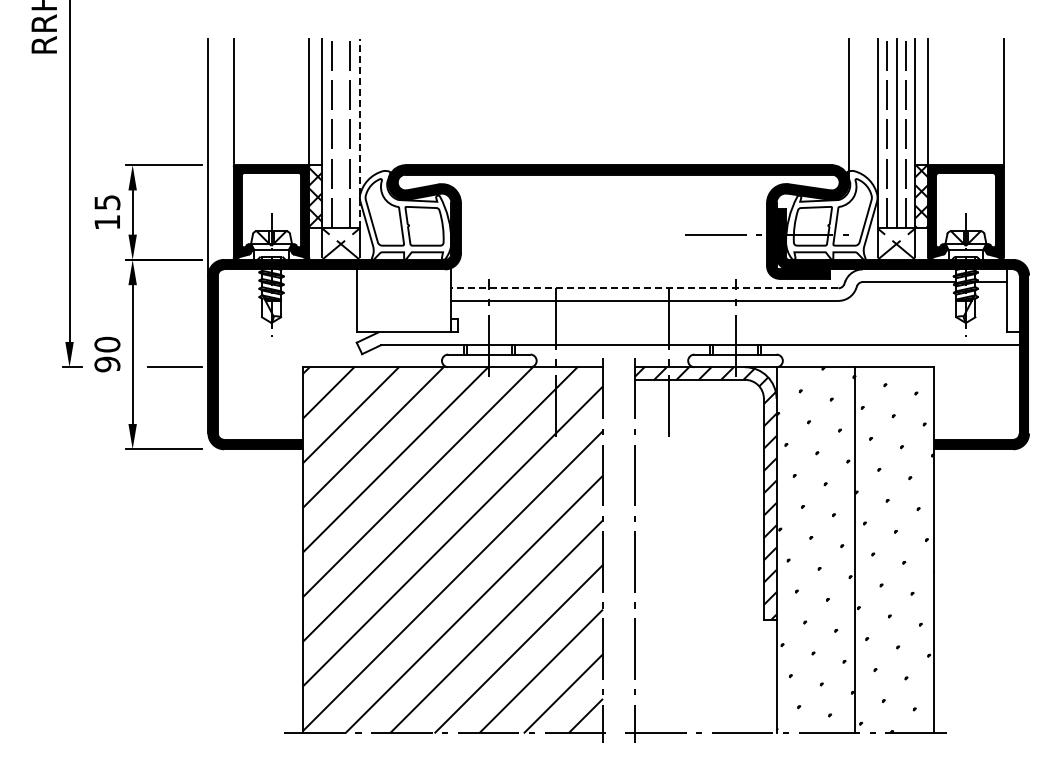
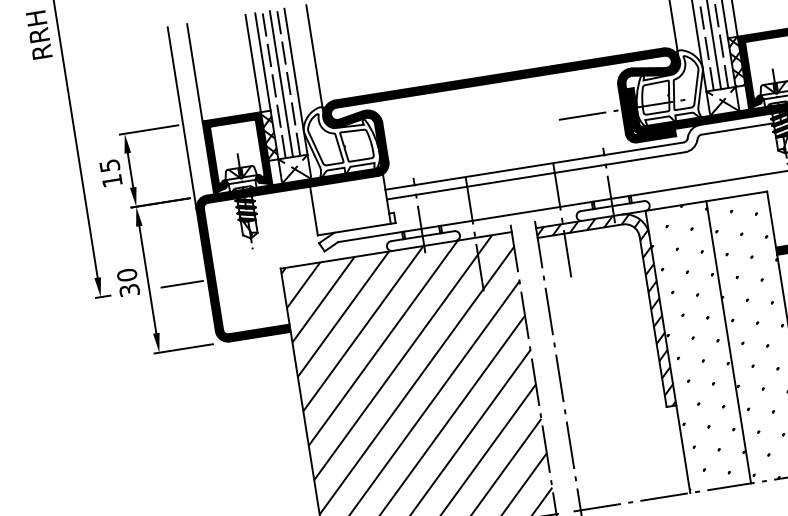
line: (388, 110) -> (315, 60), added
line: (340, 133) -> (281, 83), added
line: (359, 133) -> (295, 81), dashed -> solid
line: (644, 288) -> (534, 166), dashed -> solid
text: (107, 364) -> (129, 290), 90 -> 30

